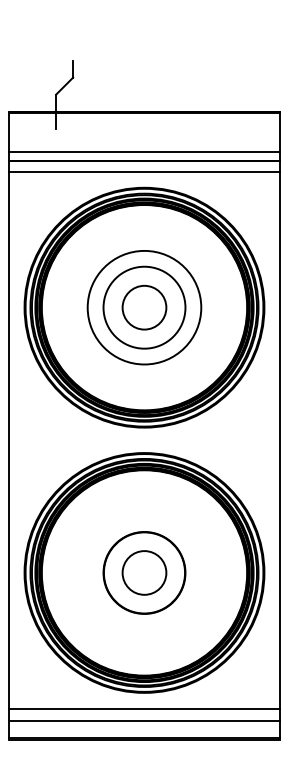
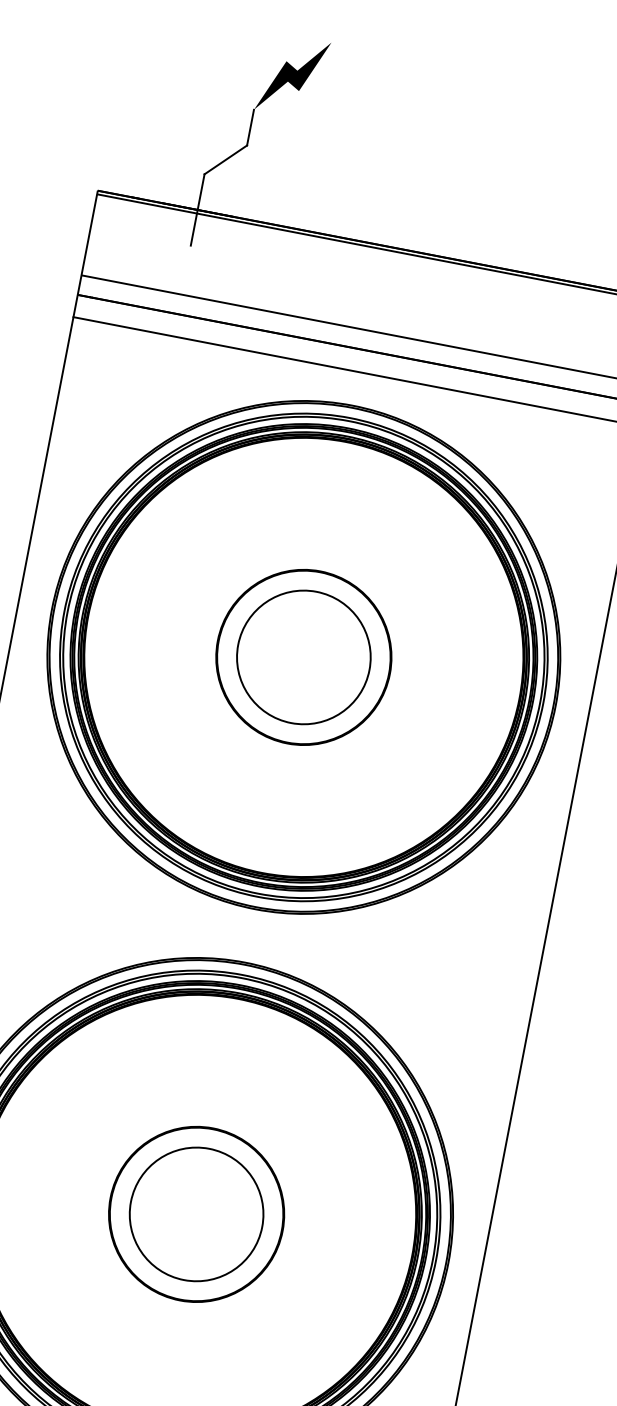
fill: (87, 41) -> (291, 75), added
circle: (144, 307) -> (303, 657), size x0.71
circle: (144, 307) -> (303, 657), size x1.43
circle: (144, 572) -> (196, 1213), size x1.43

